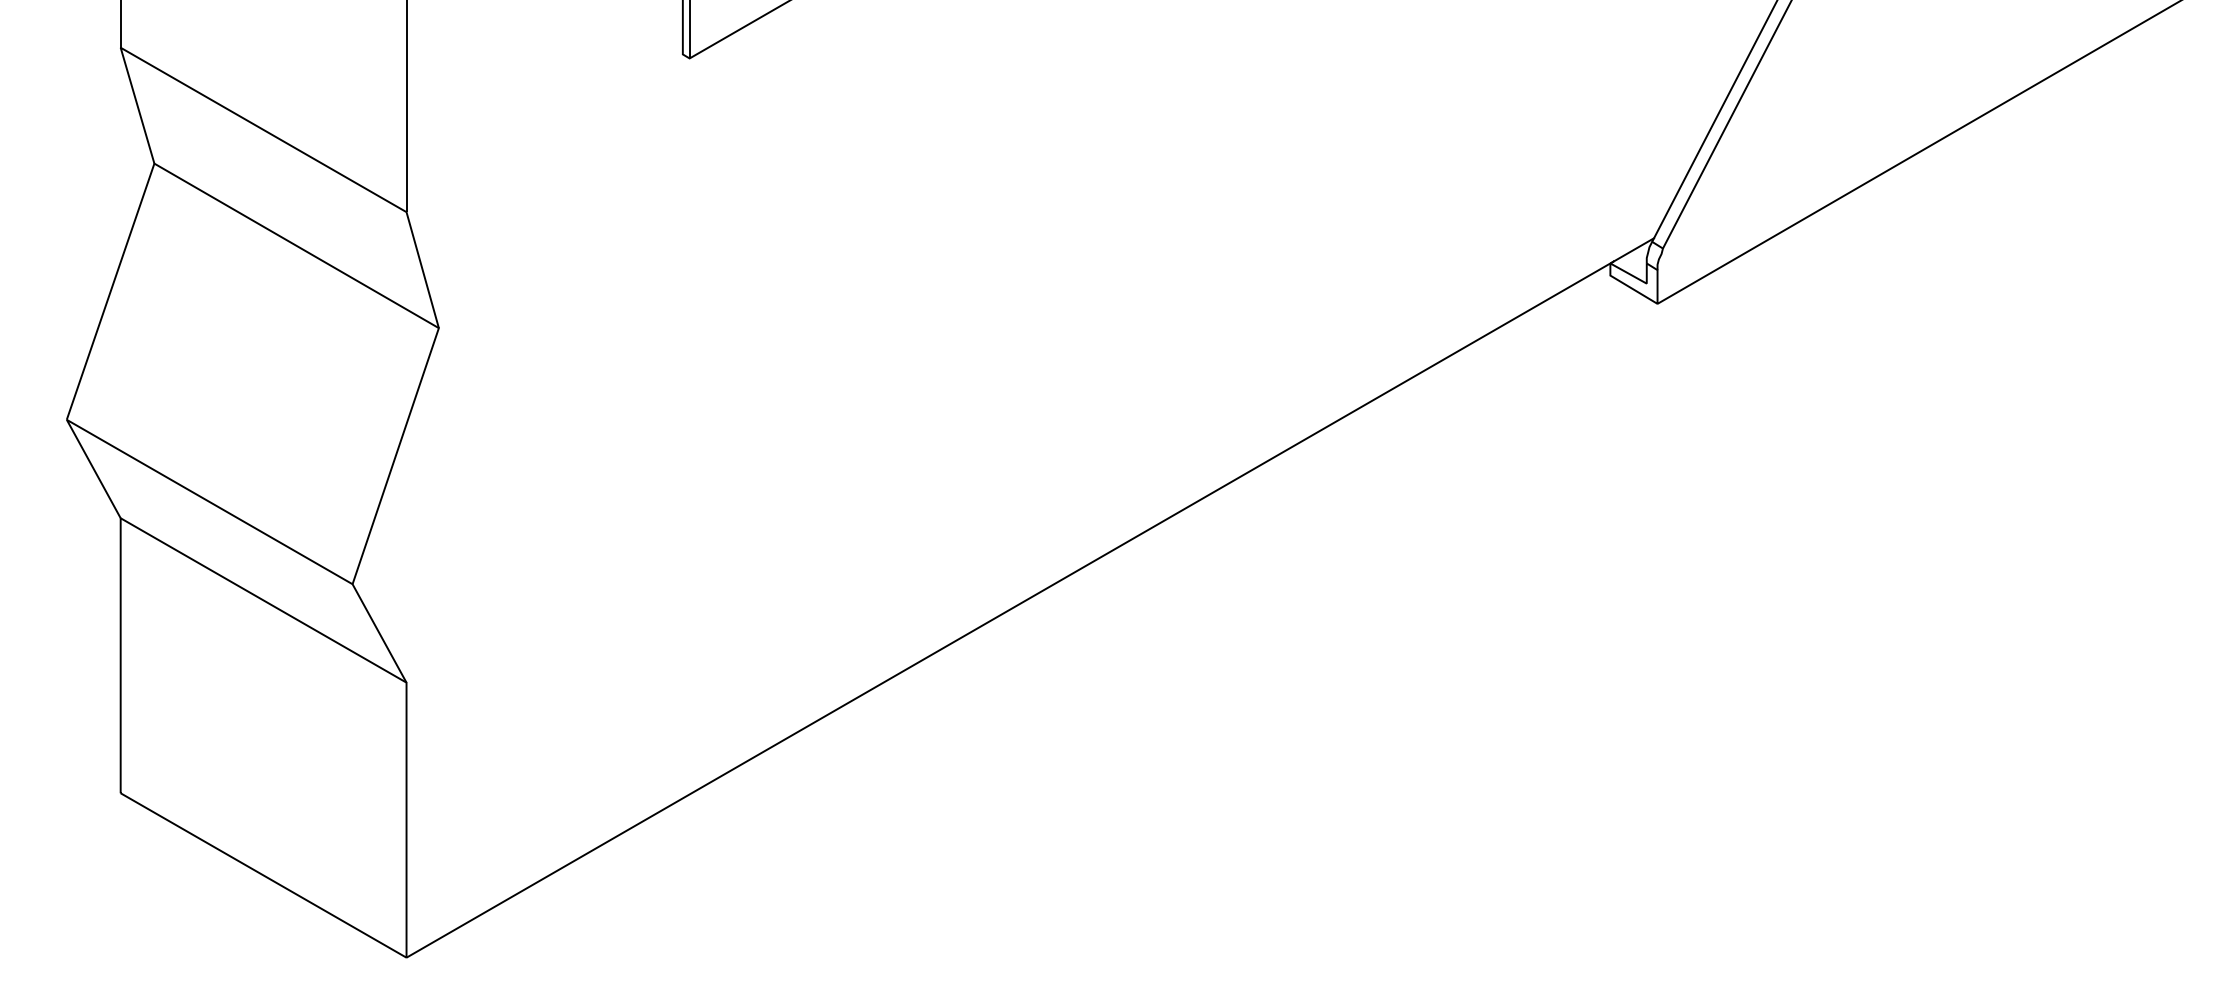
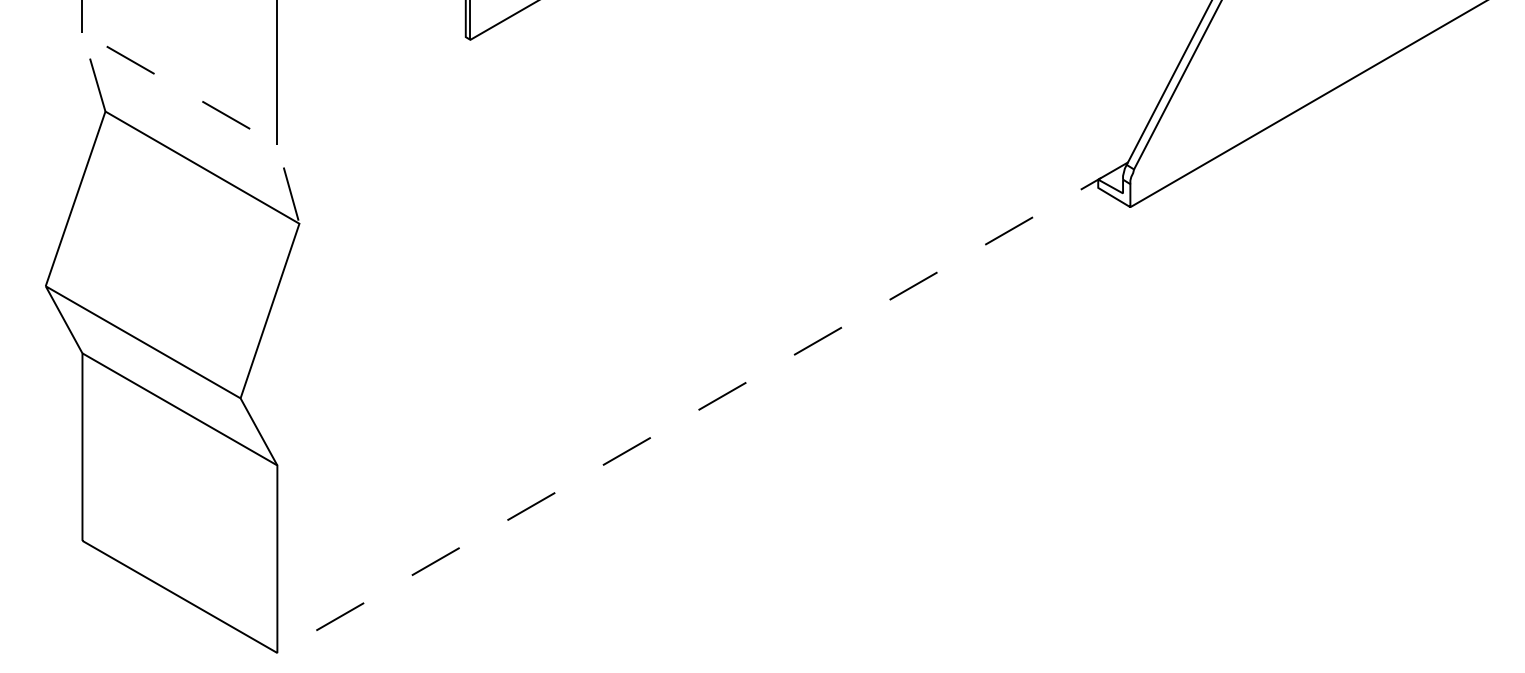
line: (264, 129) -> (180, 88), solid -> dashed
line: (1030, 597) -> (702, 407), solid -> dashed

